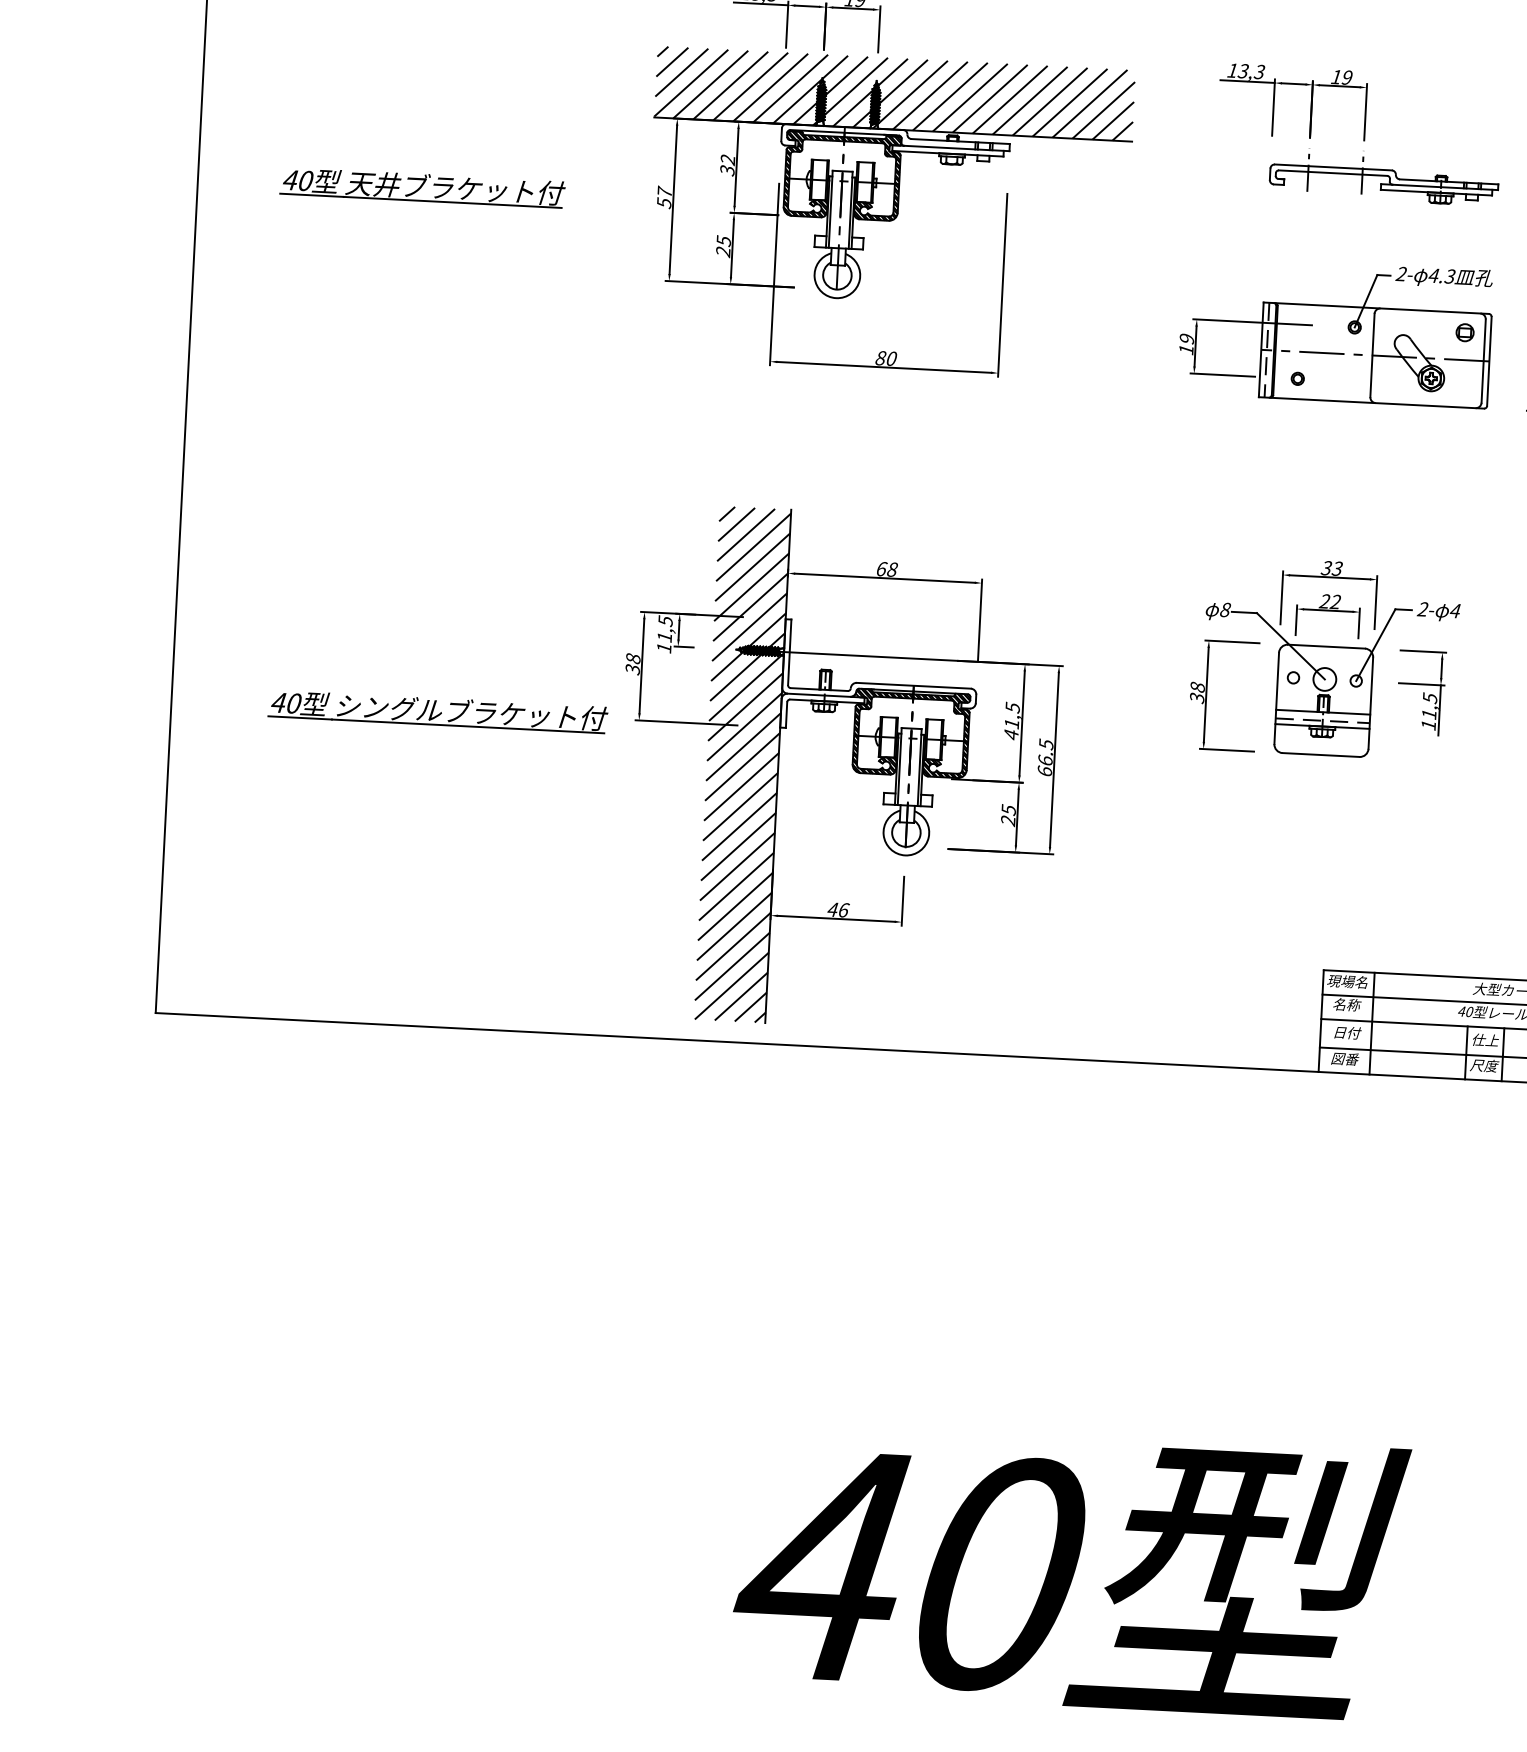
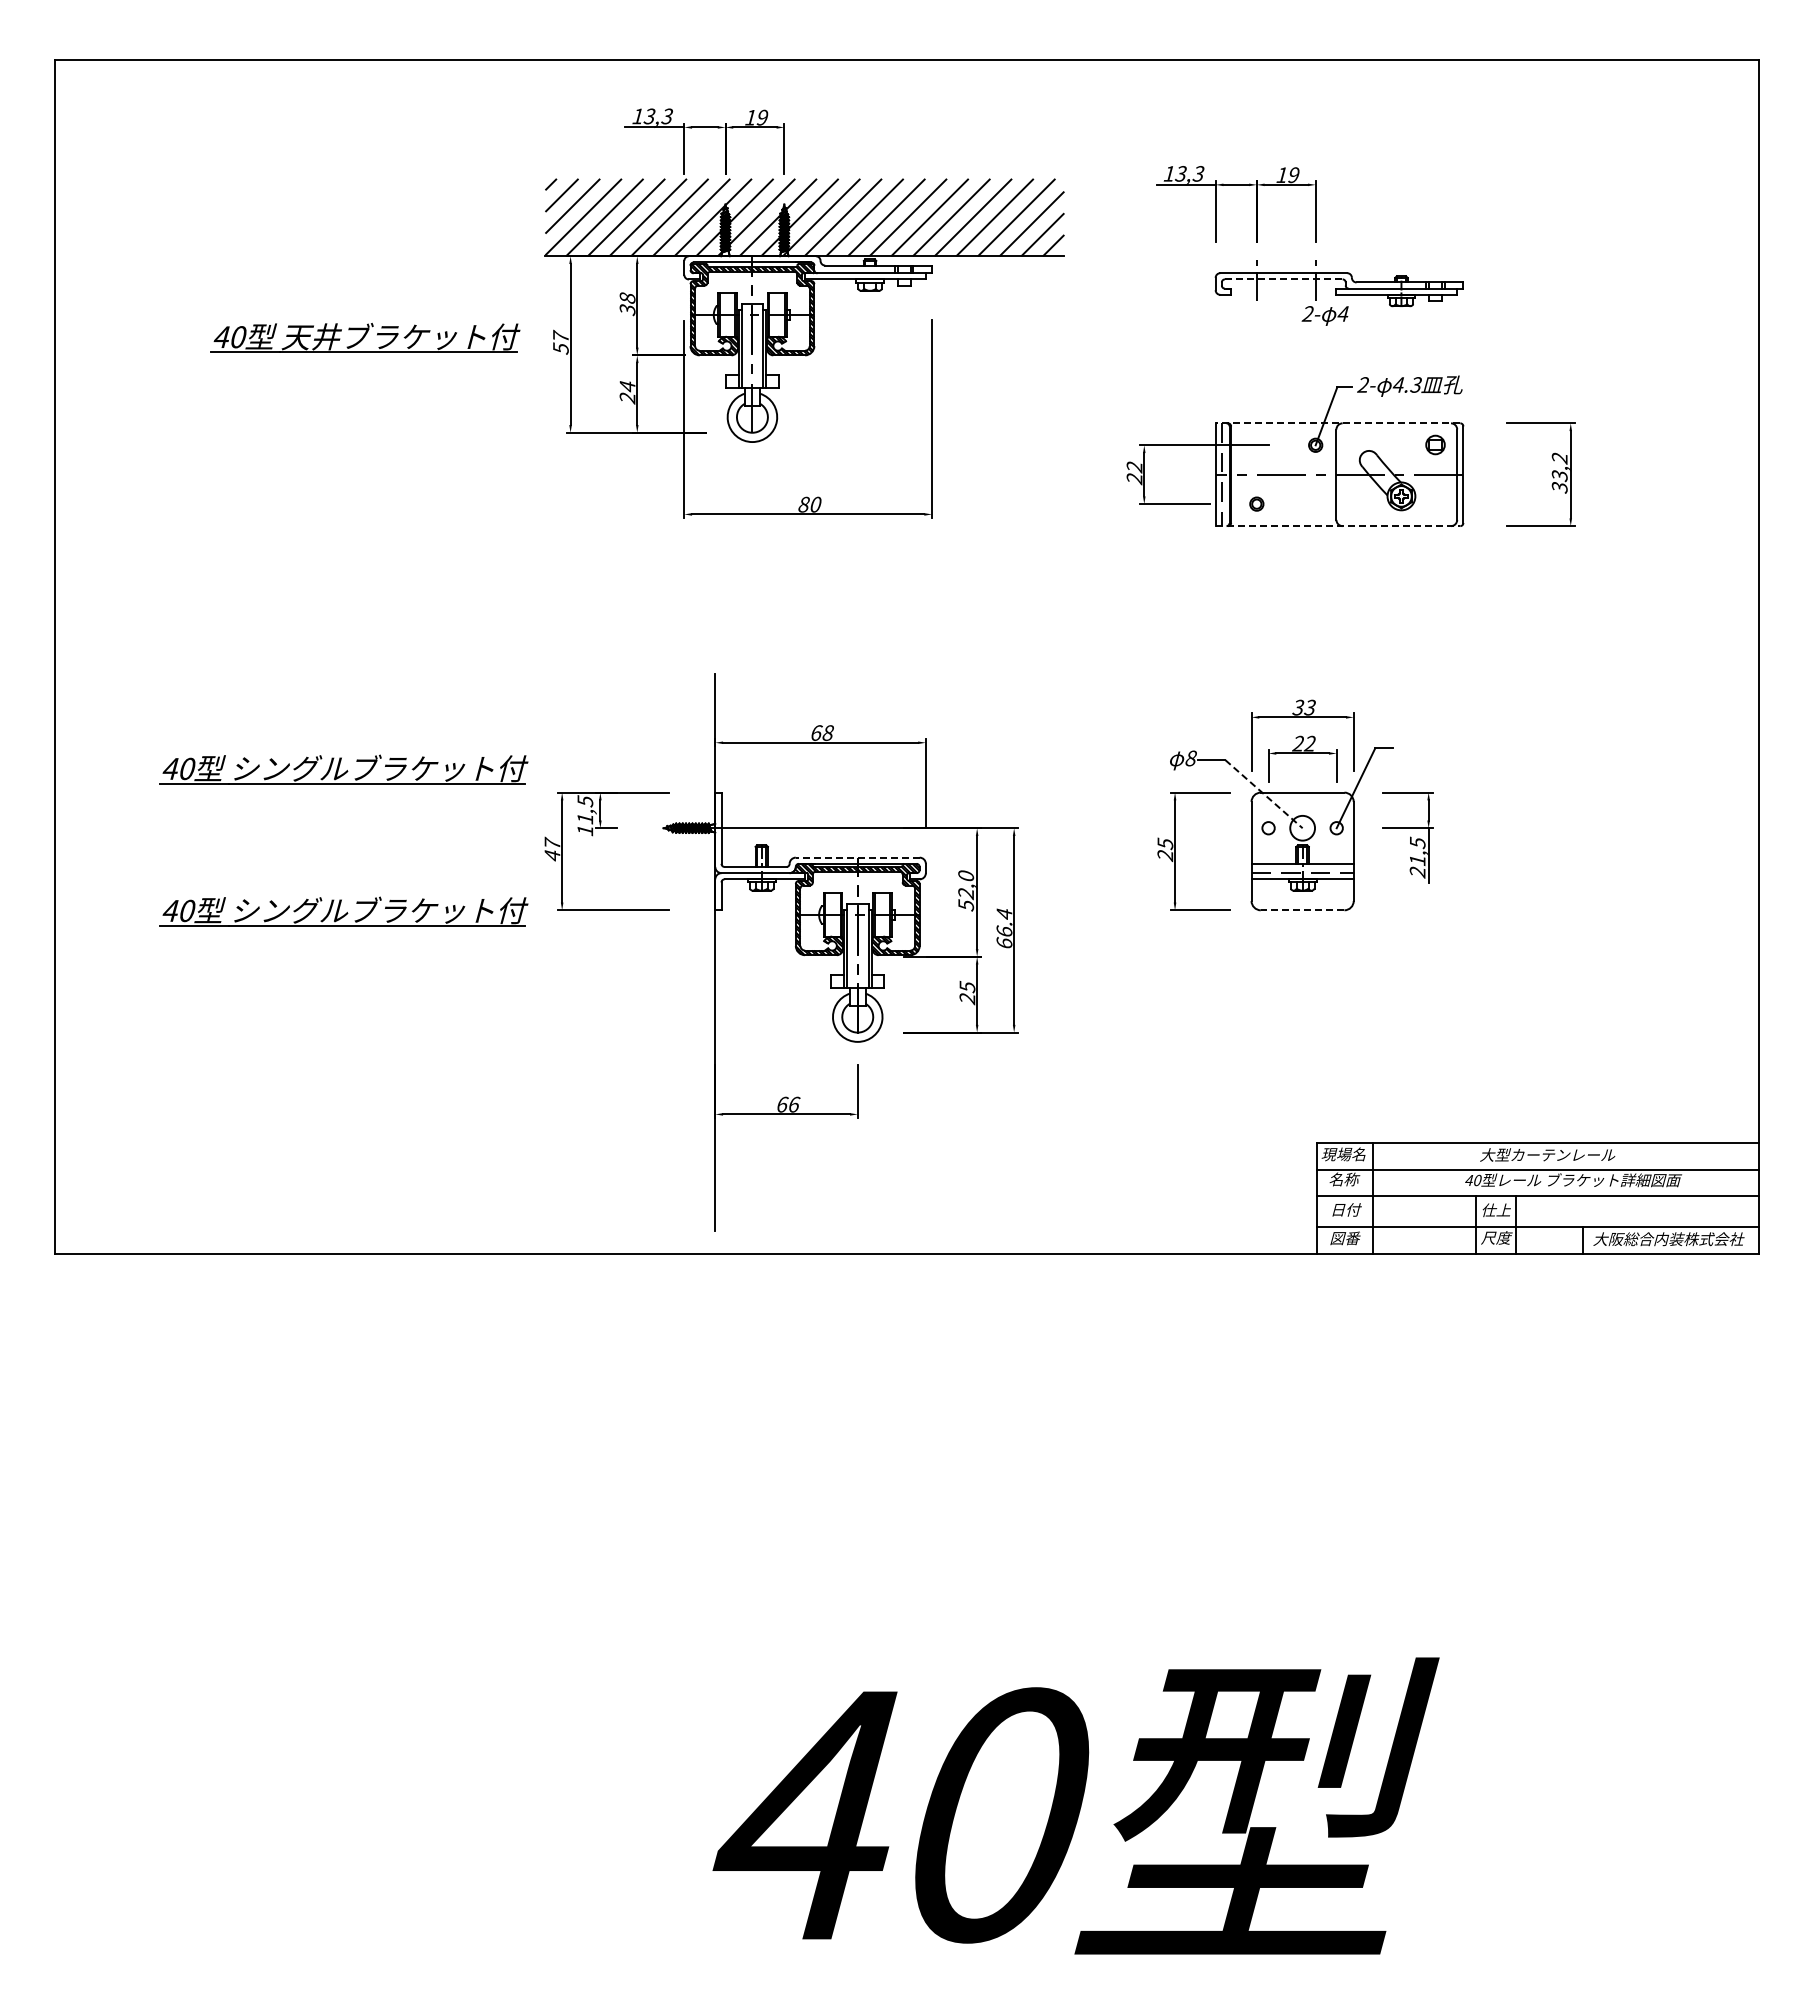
text: (727, 160) -> (627, 298), 32 -> 38
line: (1332, 173) -> (1283, 279), solid -> dashed
part: (422, 187) -> (365, 337), moved
text: (723, 241) -> (627, 386), 25 -> 24
line: (1375, 308) -> (1337, 423), solid -> dashed
text: (1186, 344) -> (1134, 473), 19 -> 22
line: (1371, 403) -> (1338, 526), solid -> dashed
part: (444, 580) -> (343, 769), added
text: (1438, 611) -> (1324, 315), moved
line: (1291, 646) -> (1264, 794), solid -> dashed
text: (633, 663) -> (552, 848), 38 -> 47
line: (913, 685) -> (857, 857), solid -> dashed
text: (1197, 692) -> (1165, 849), 38 -> 25
text: (1012, 721) -> (966, 890), 41,5 -> 52,0
text: (1428, 725) -> (1417, 872), 11,5 -> 21,5
text: (1046, 744) -> (1004, 913), 66.5 -> 66.4
line: (1320, 755) -> (1302, 910), solid -> dashed
hatch: (742, 764) -> (676, 952), removed
text: (833, 909) -> (782, 1104), 46 -> 66

